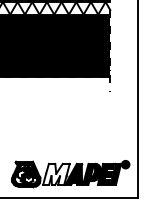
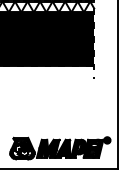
fill: (56, 173) -> (48, 147), added

